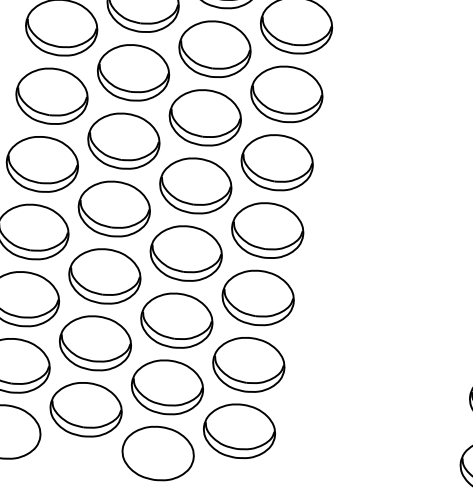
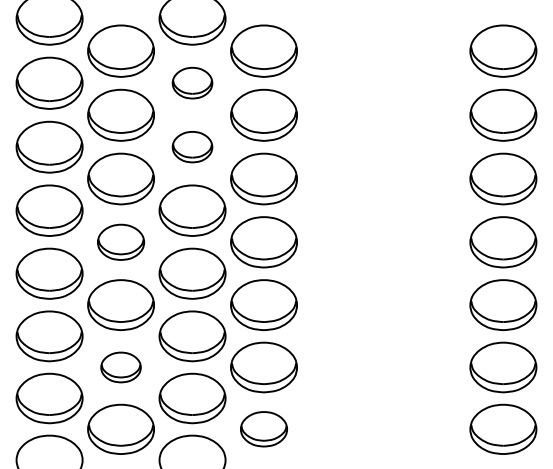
part: (215, 48) -> (192, 82), size x0.6
part: (205, 117) -> (192, 146), size x0.6
part: (113, 209) -> (120, 242), size x0.7
part: (94, 343) -> (120, 367), size x0.6
part: (239, 430) -> (263, 428), size x0.7

